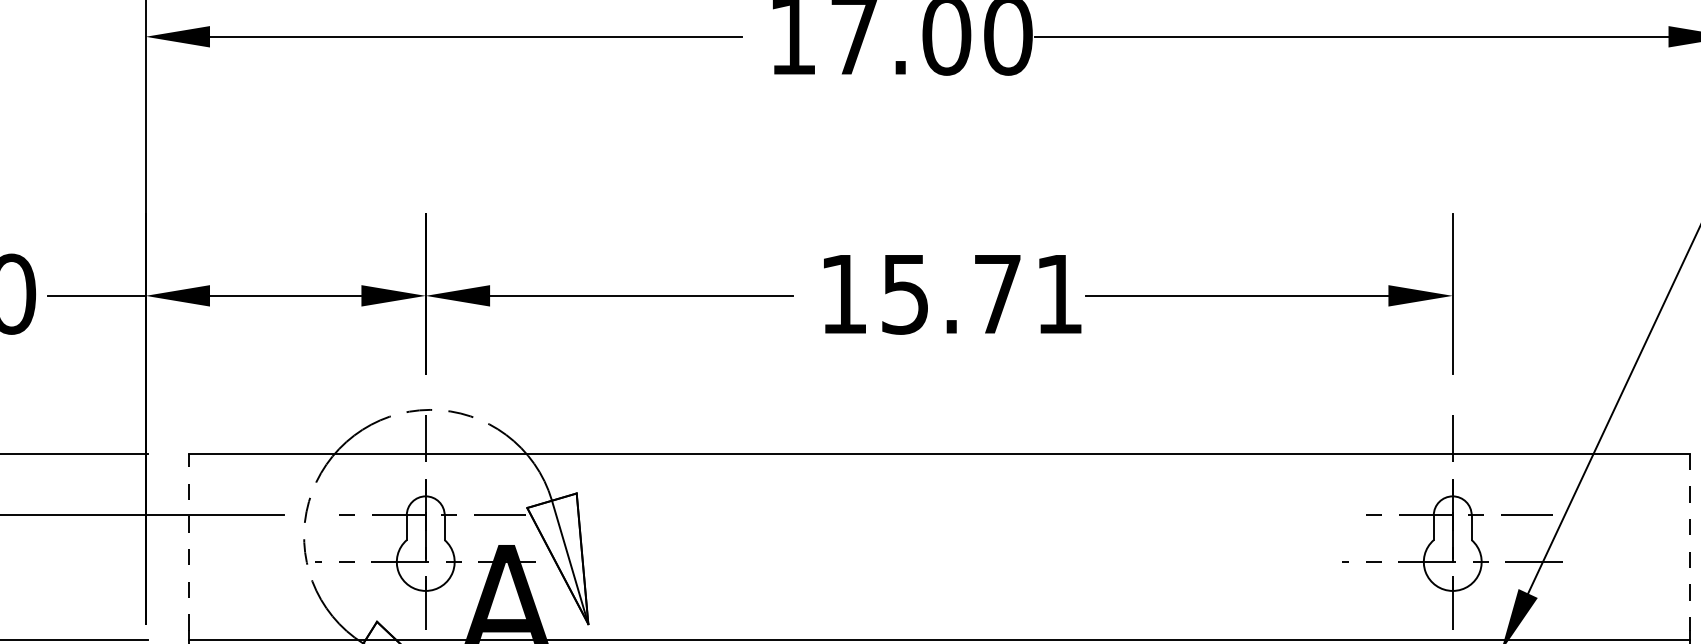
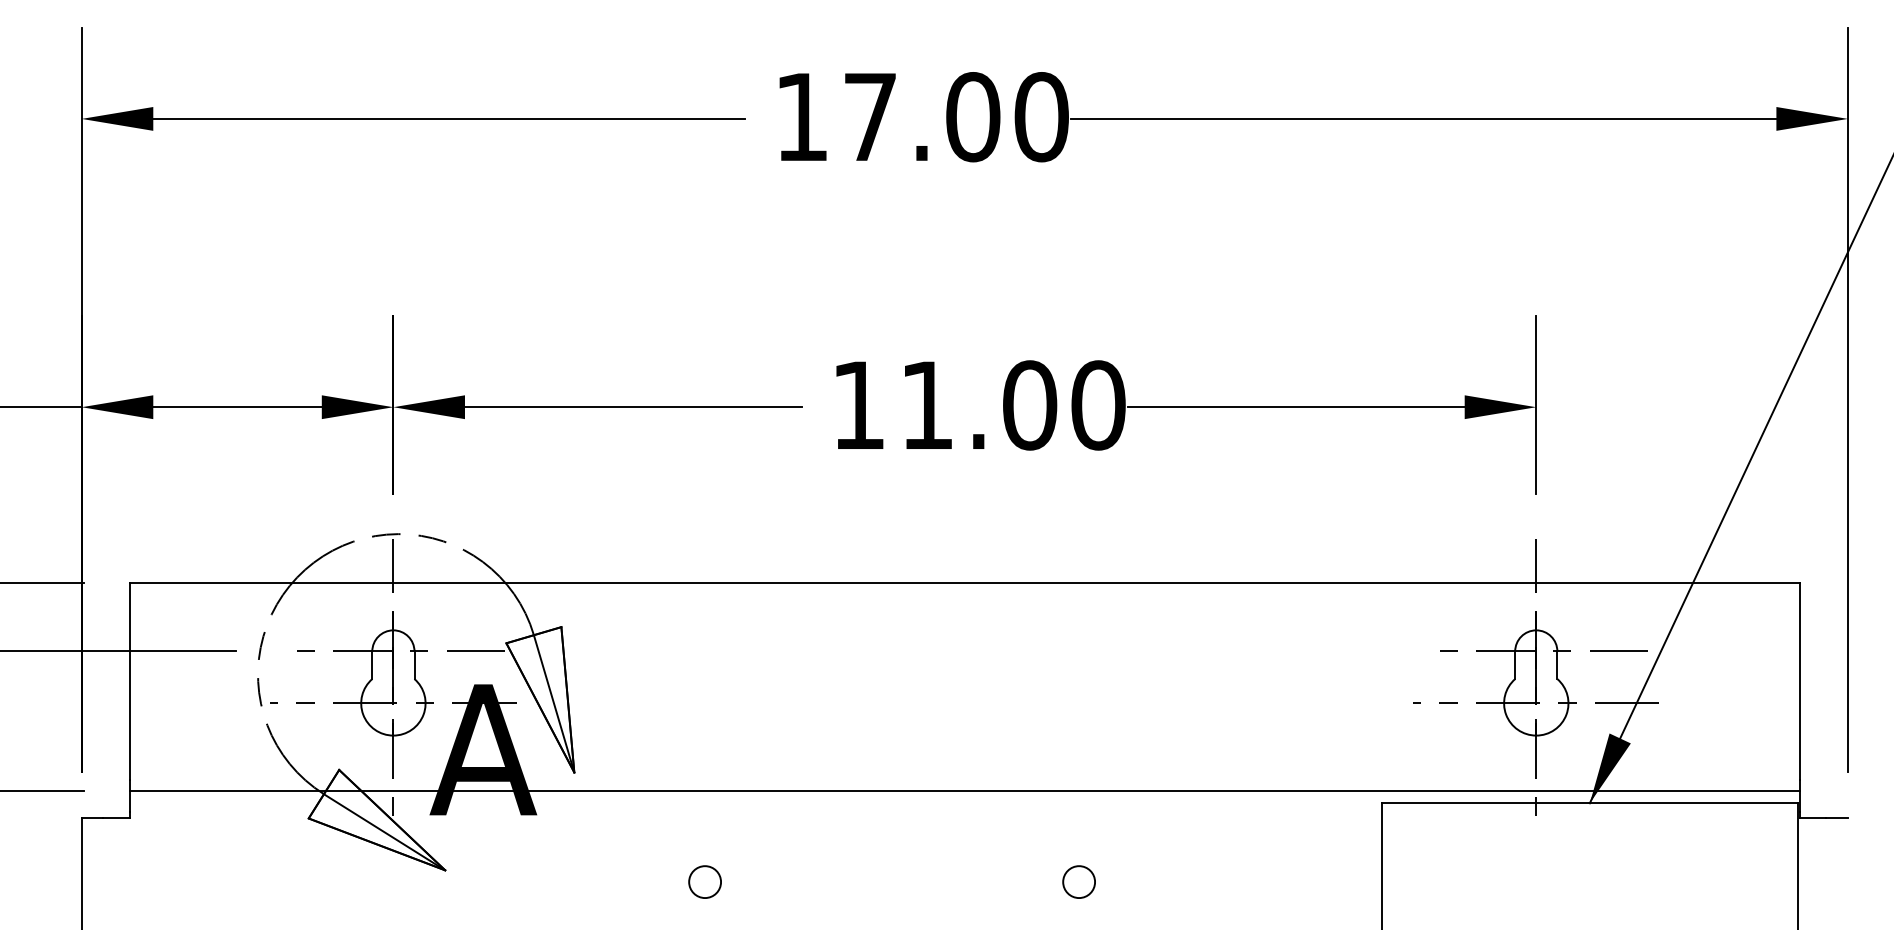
text: (982, 294) -> (1013, 405), 15.71 -> 11.00
line: (188, 542) -> (129, 681), dashed -> solid
line: (1690, 542) -> (1800, 681), dashed -> solid

